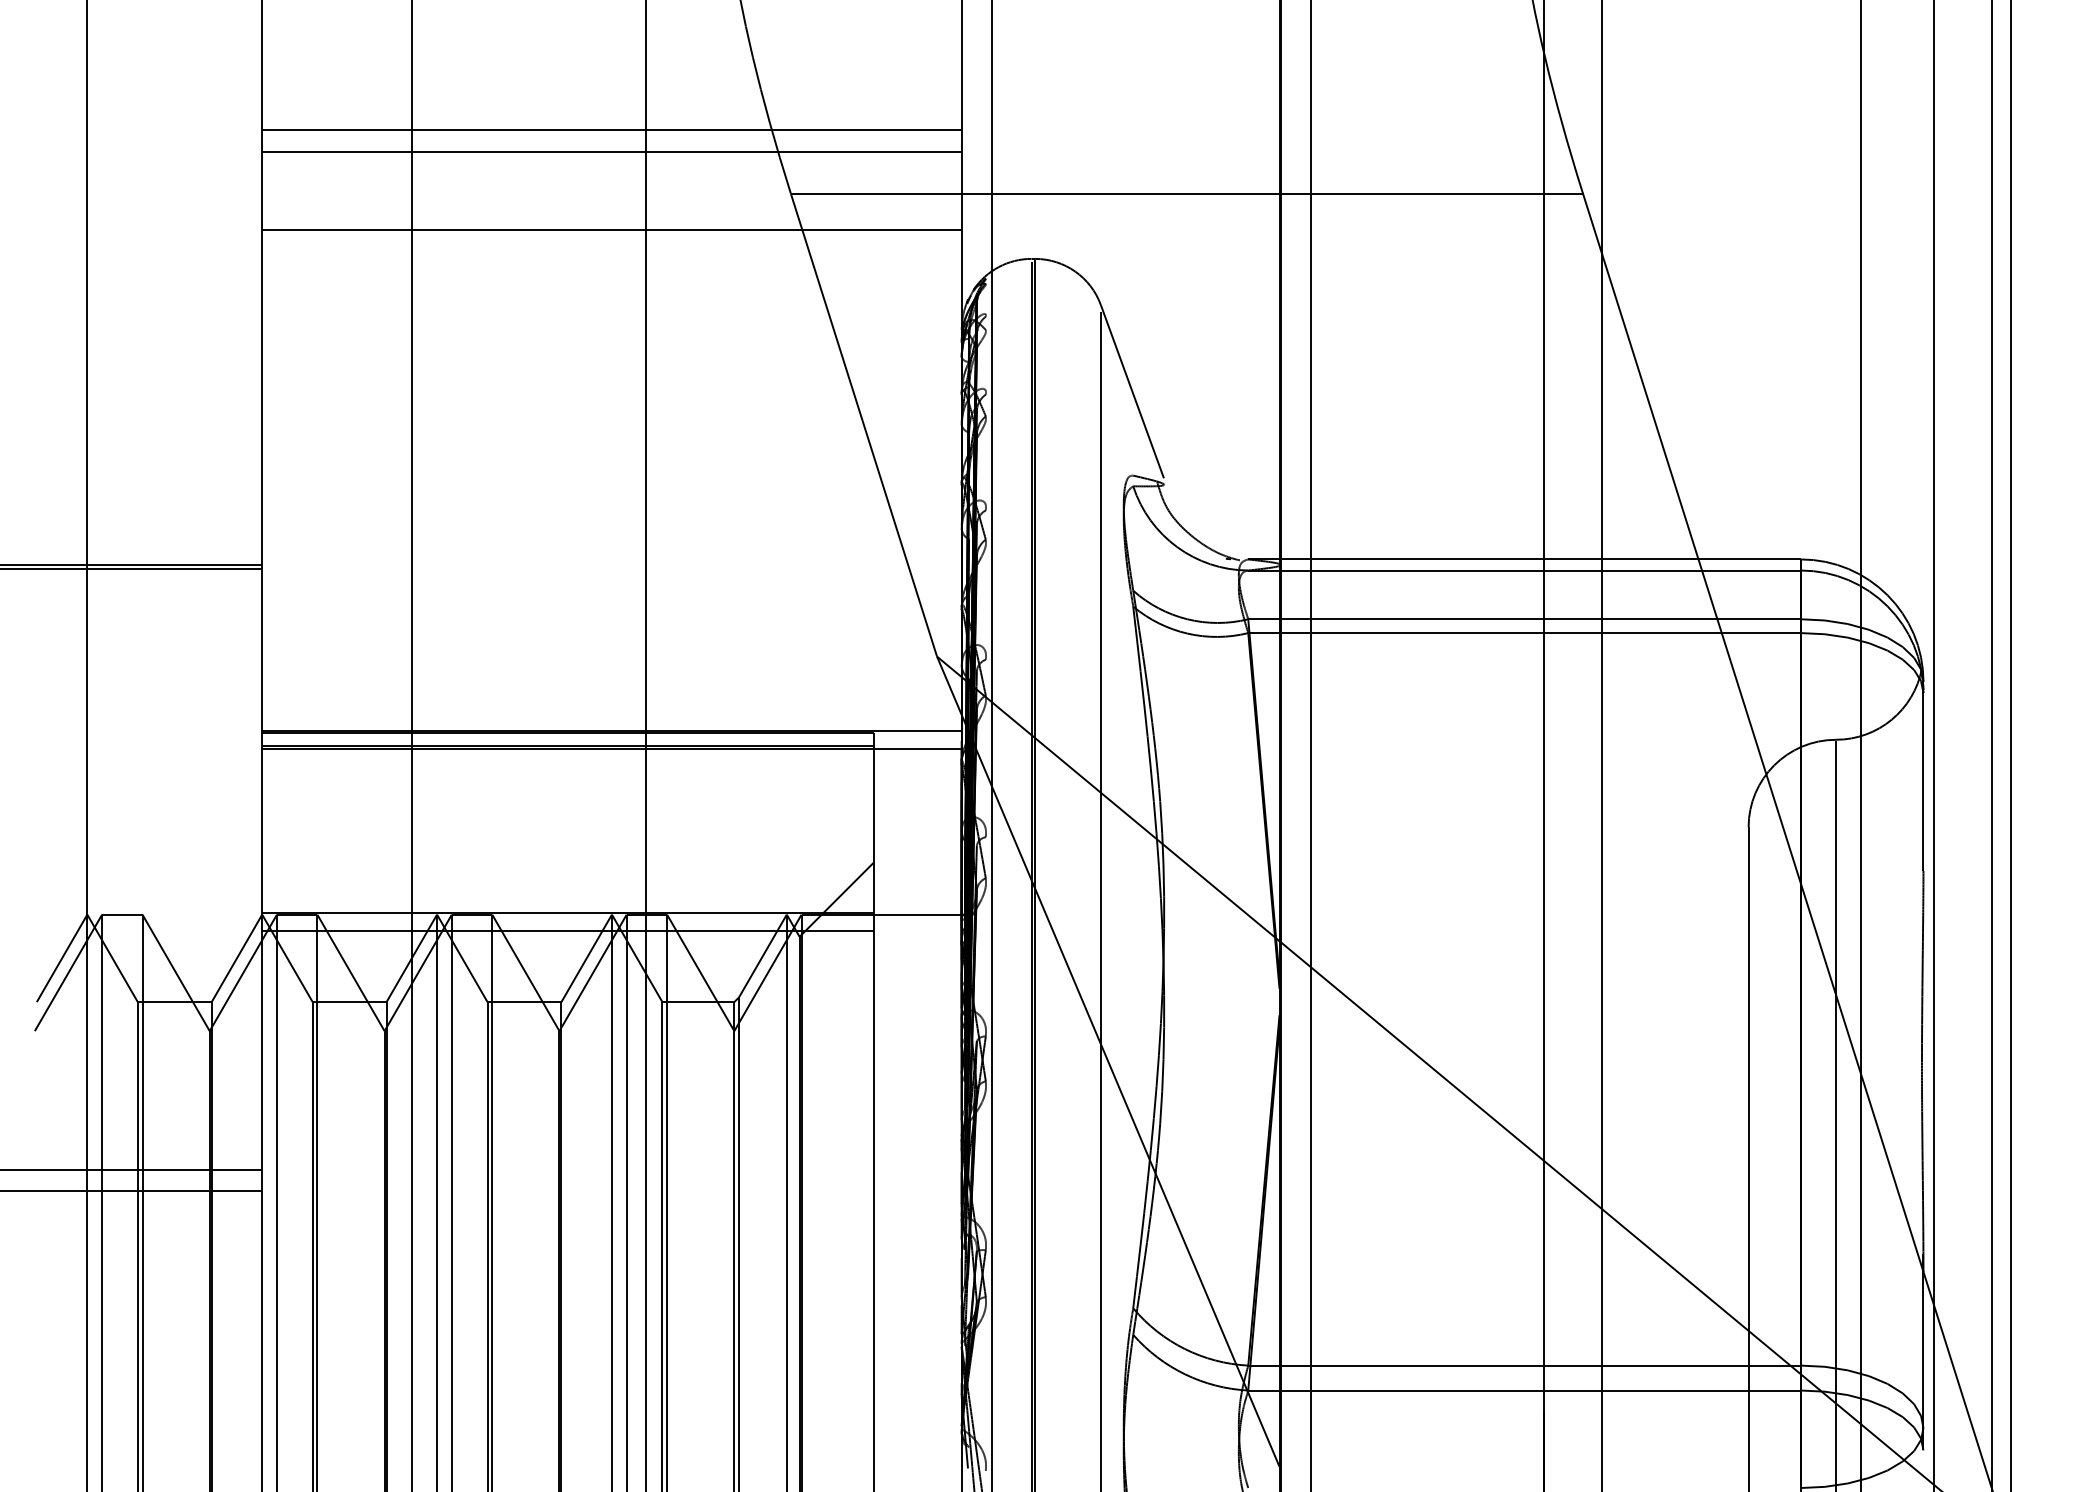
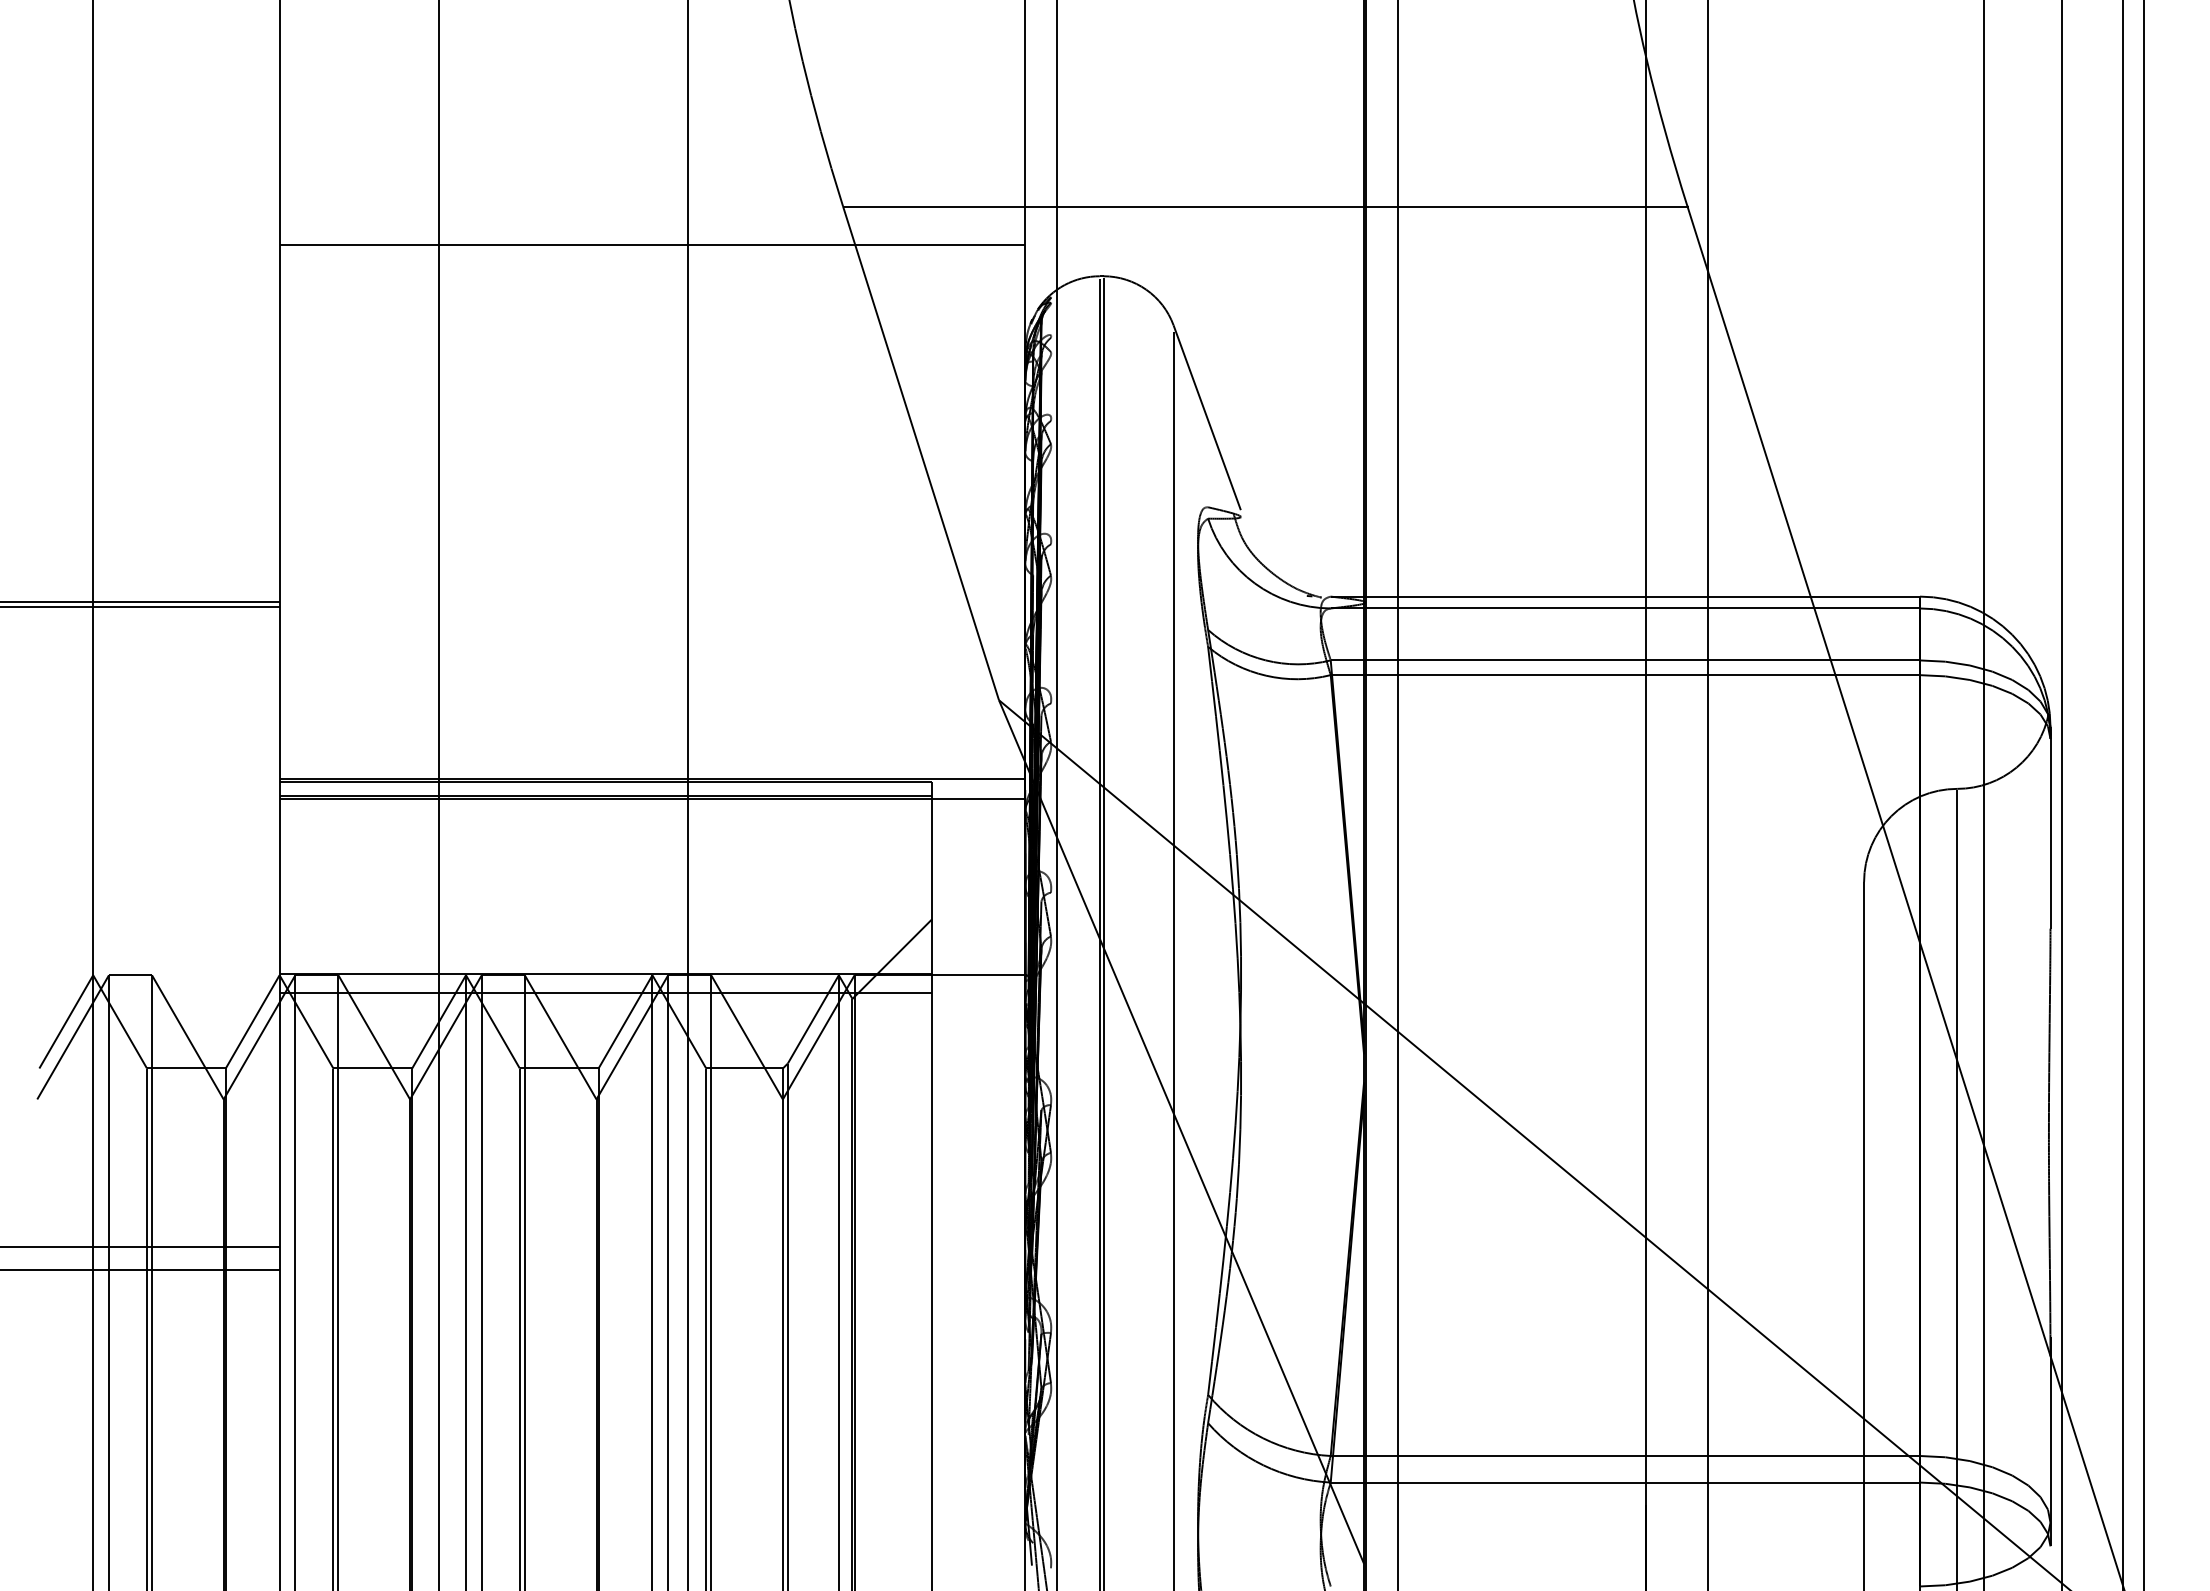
line: (612, 130) -> (652, 139), removed
line: (612, 152) -> (652, 162), removed

